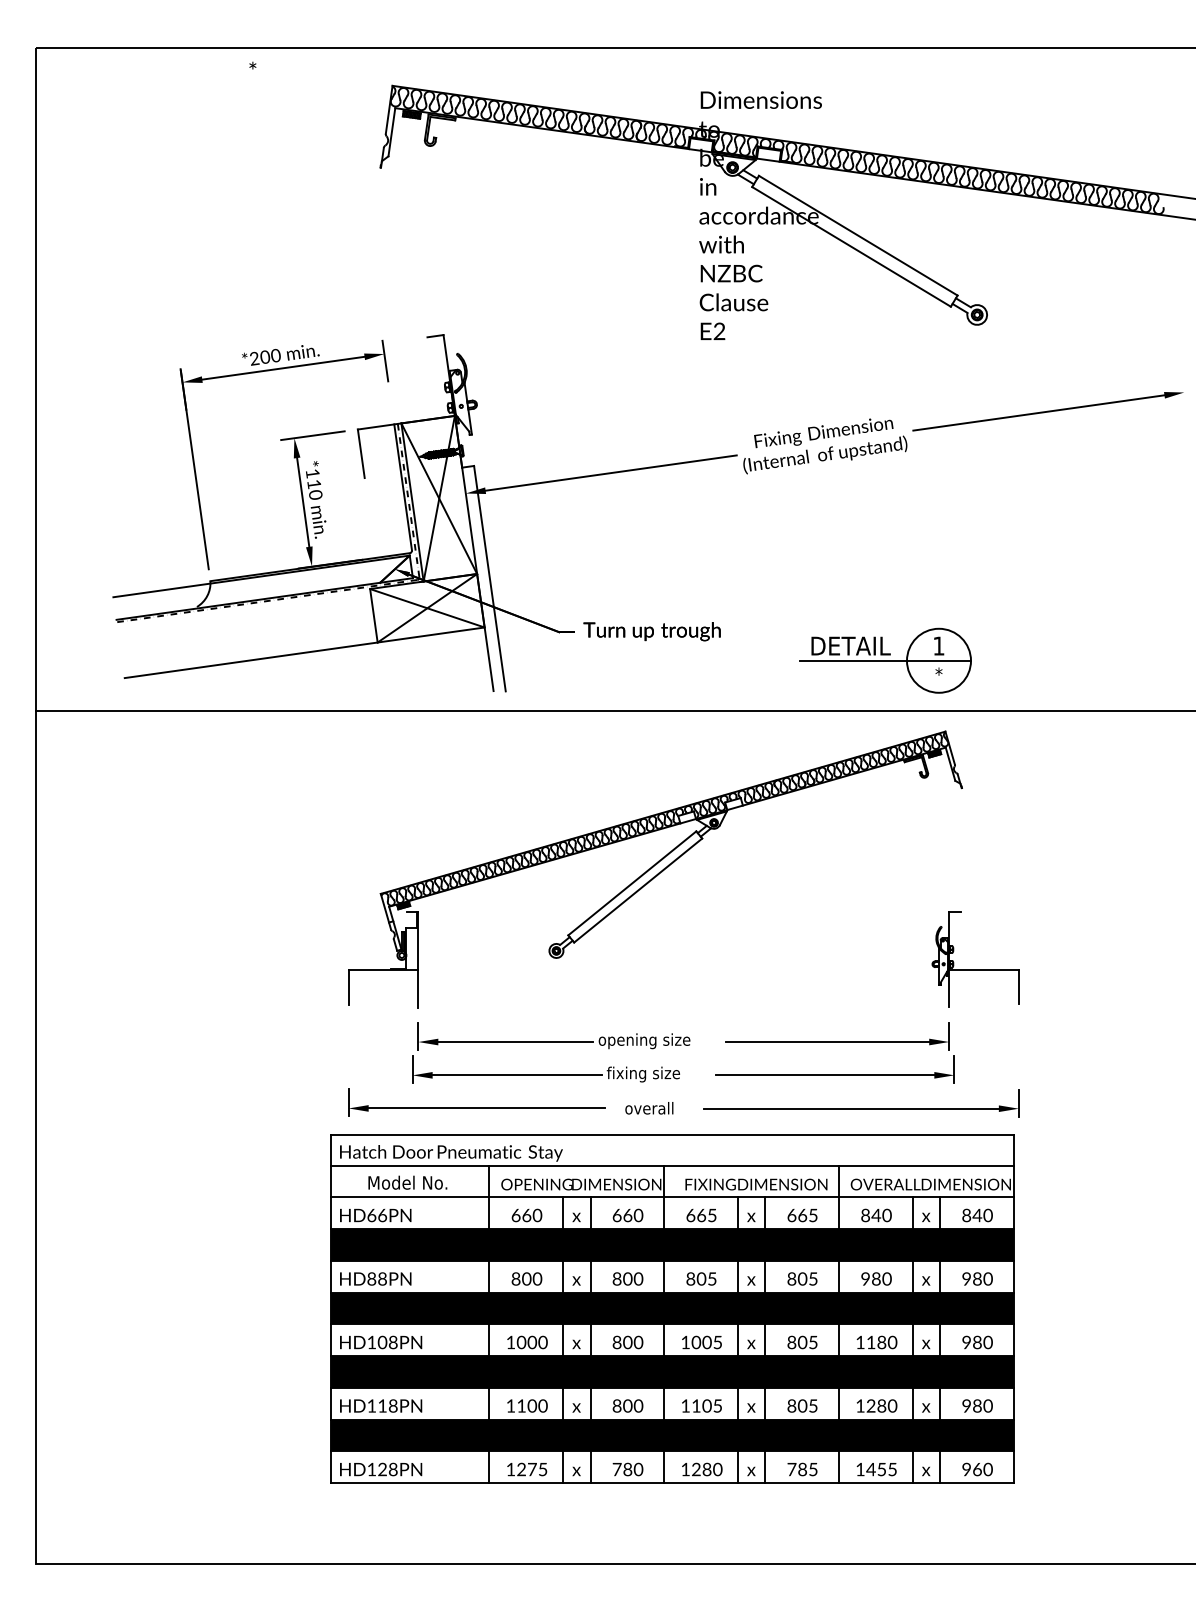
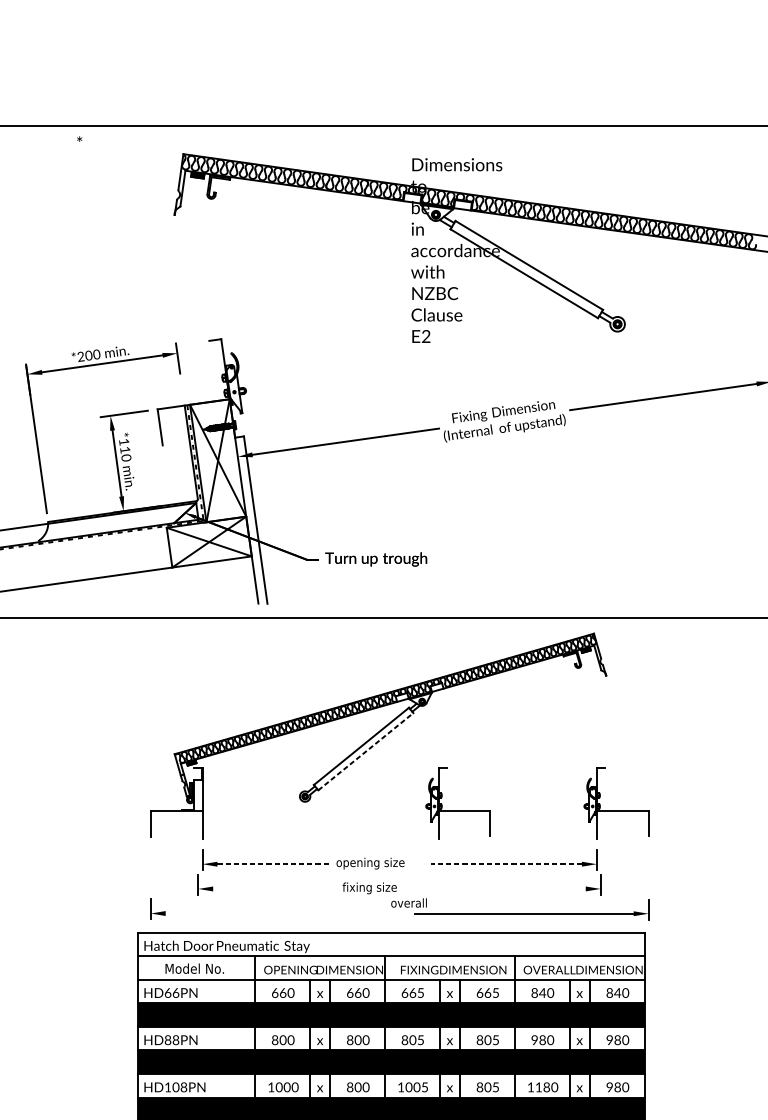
part: (885, 660) -> (549, 580), removed
line: (638, 890) -> (366, 751), solid -> dashed
part: (762, 969) -> (458, 810), added
line: (516, 1042) -> (275, 864), solid -> dashed
line: (827, 1042) -> (506, 864), solid -> dashed
line: (516, 1075) -> (275, 889), removed
line: (824, 1075) -> (504, 889), removed
line: (486, 1108) -> (253, 913), removed
text: (649, 1108) -> (409, 903), moved

